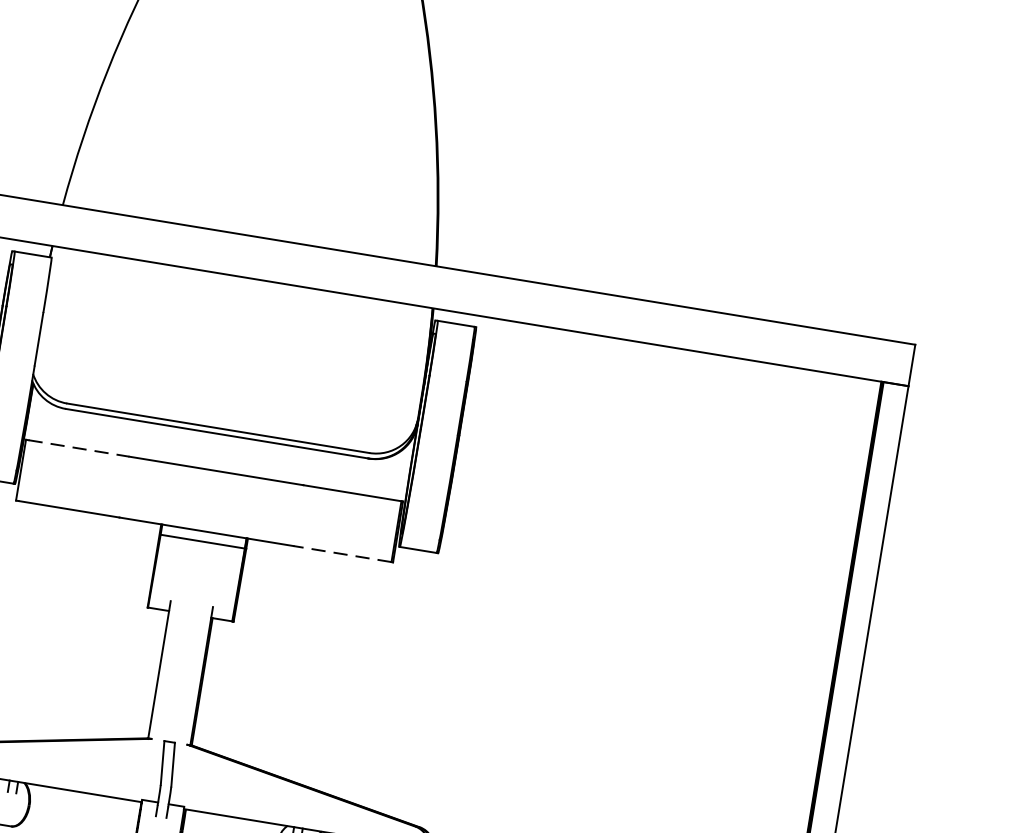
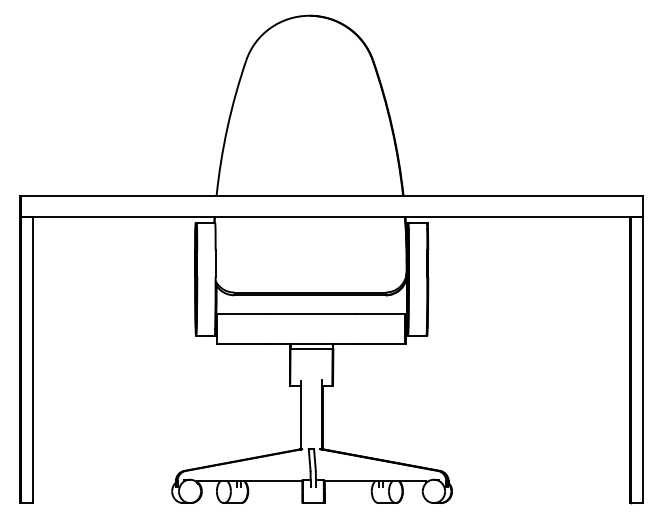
line: (80, 448) -> (244, 313), dashed -> solid
line: (342, 553) -> (380, 343), dashed -> solid

